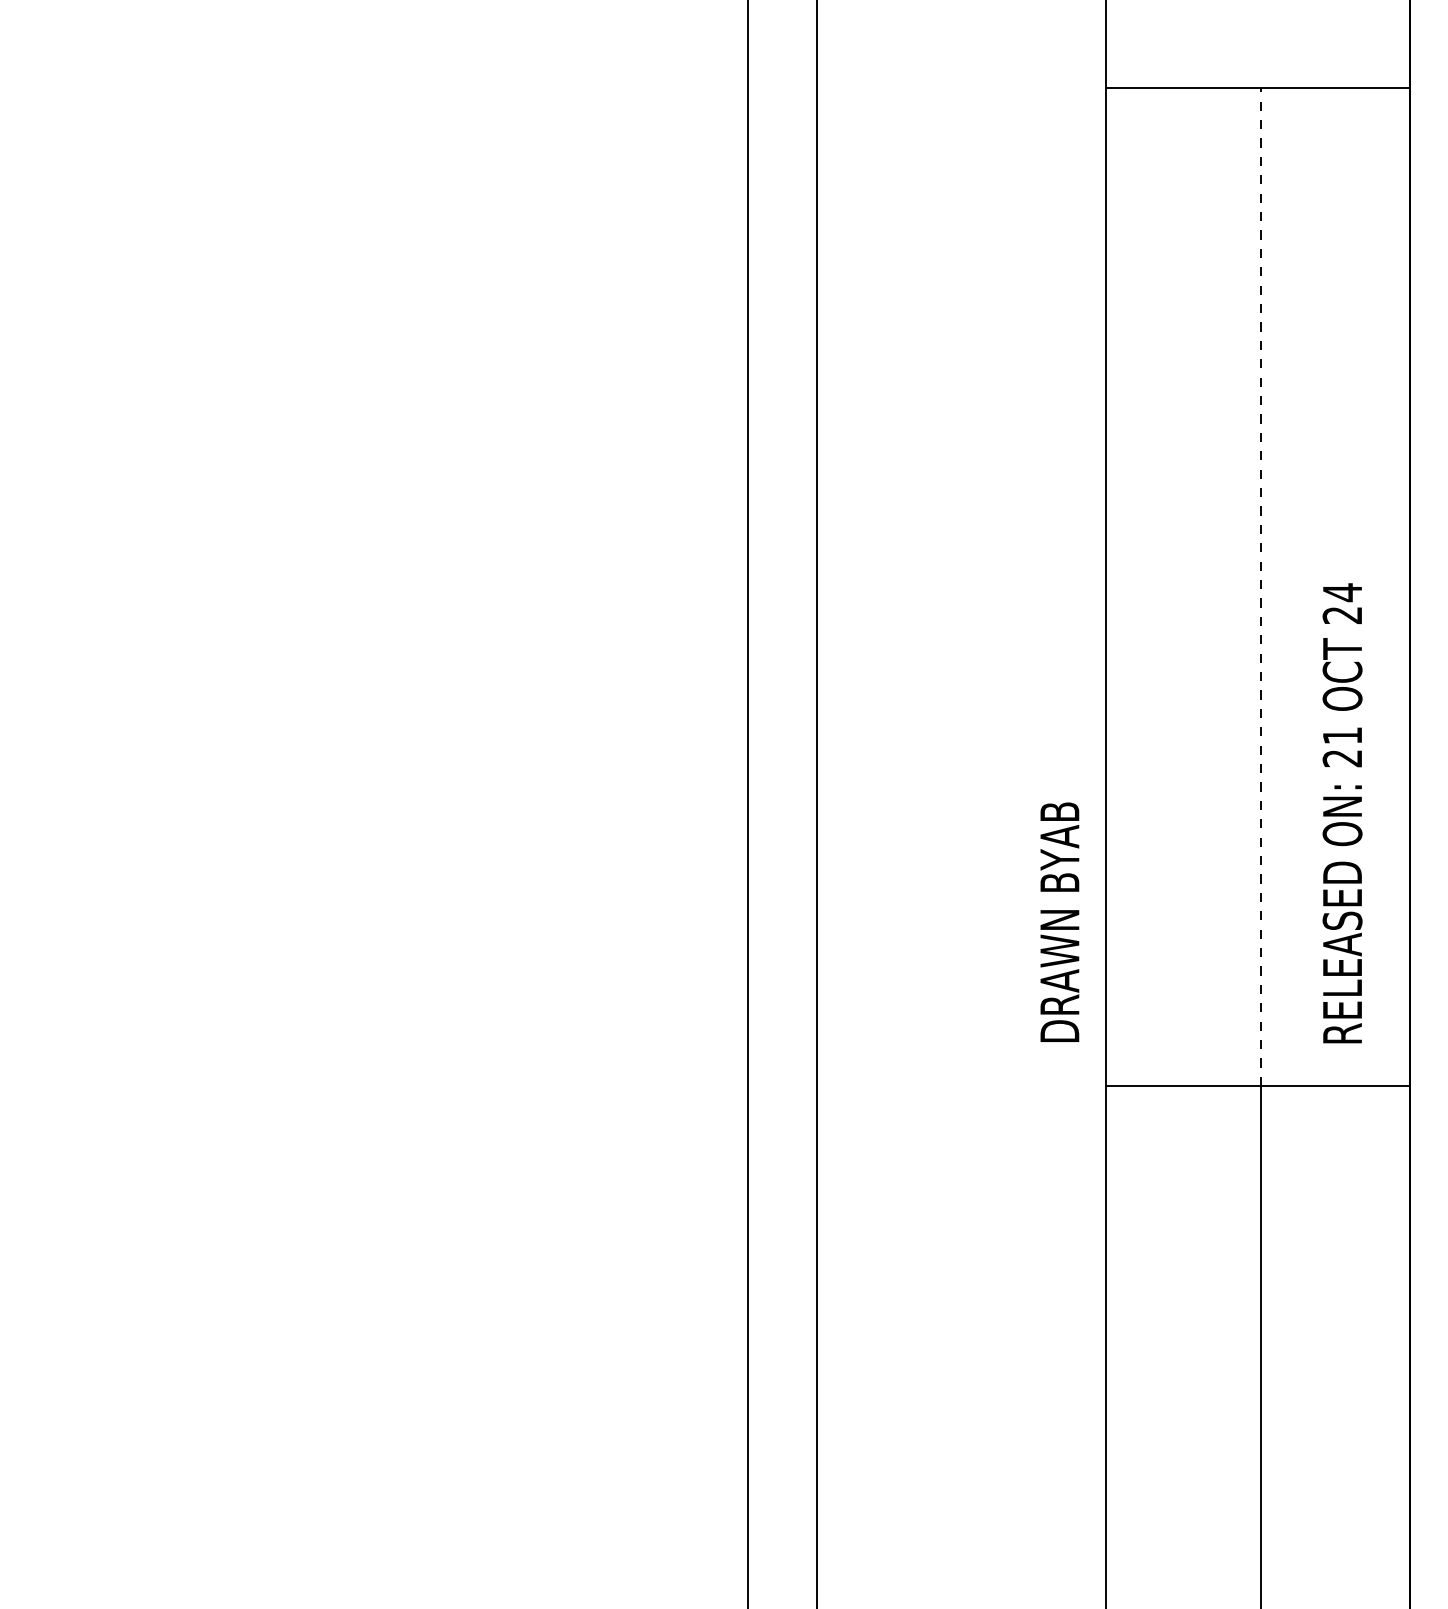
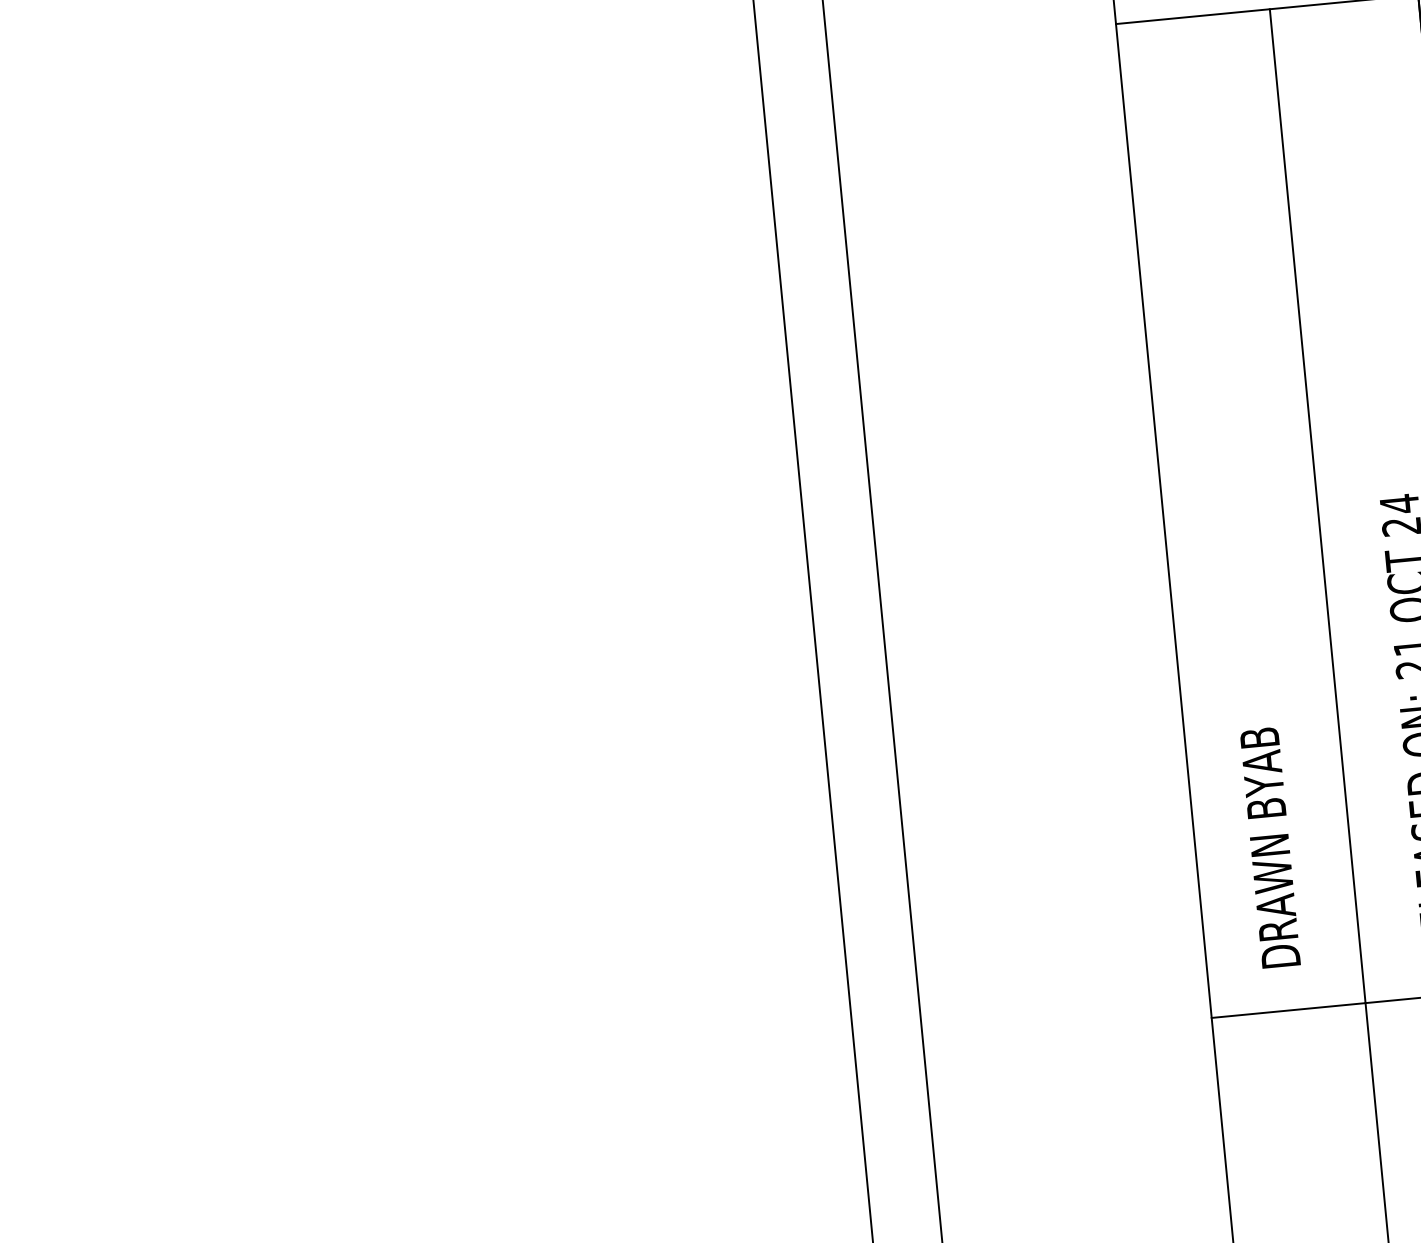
line: (1260, 586) -> (1317, 505), dashed -> solid
text: (1059, 921) -> (1269, 847), moved

